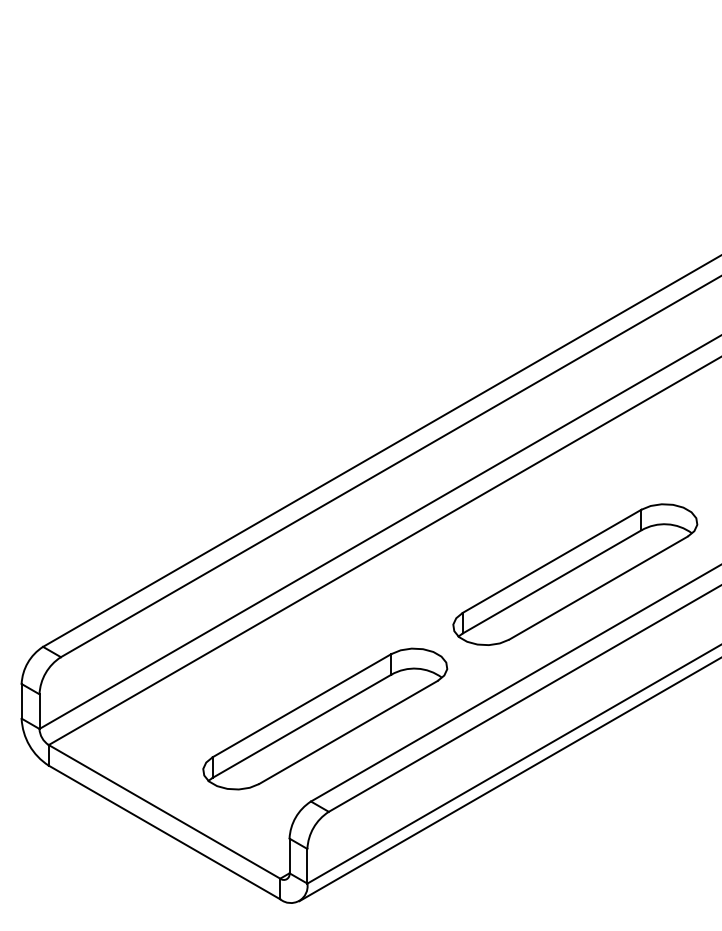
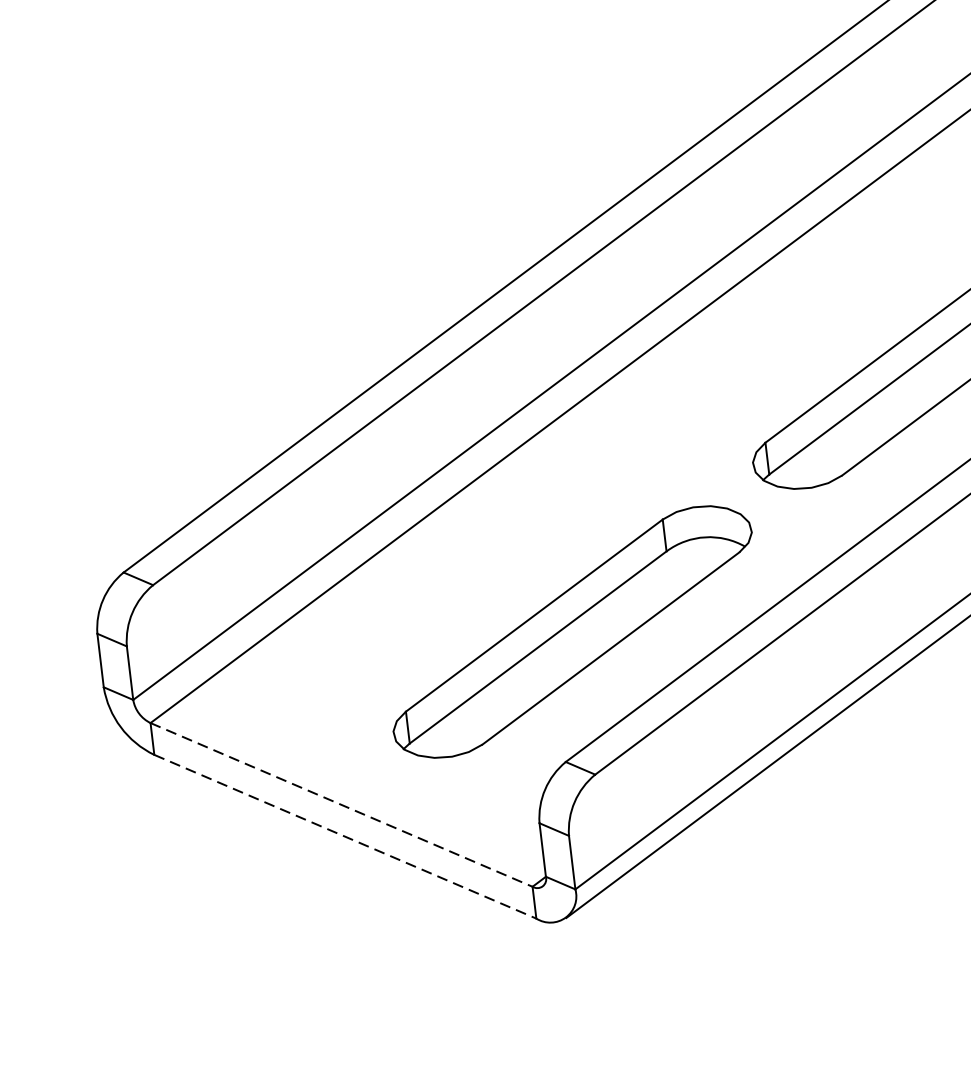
line: (164, 811) -> (341, 804), solid -> dashed
line: (164, 832) -> (345, 836), solid -> dashed

